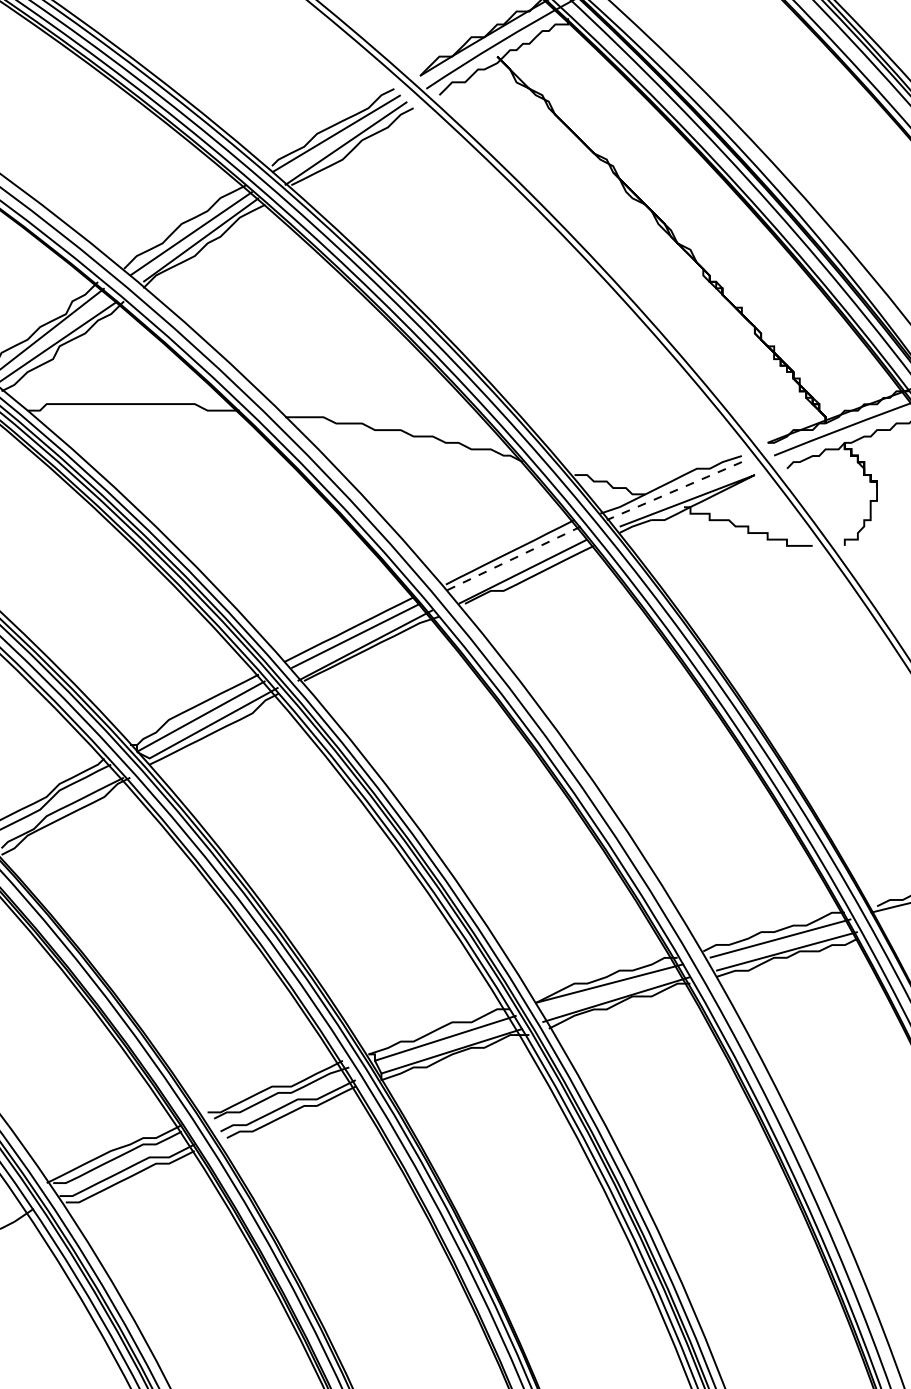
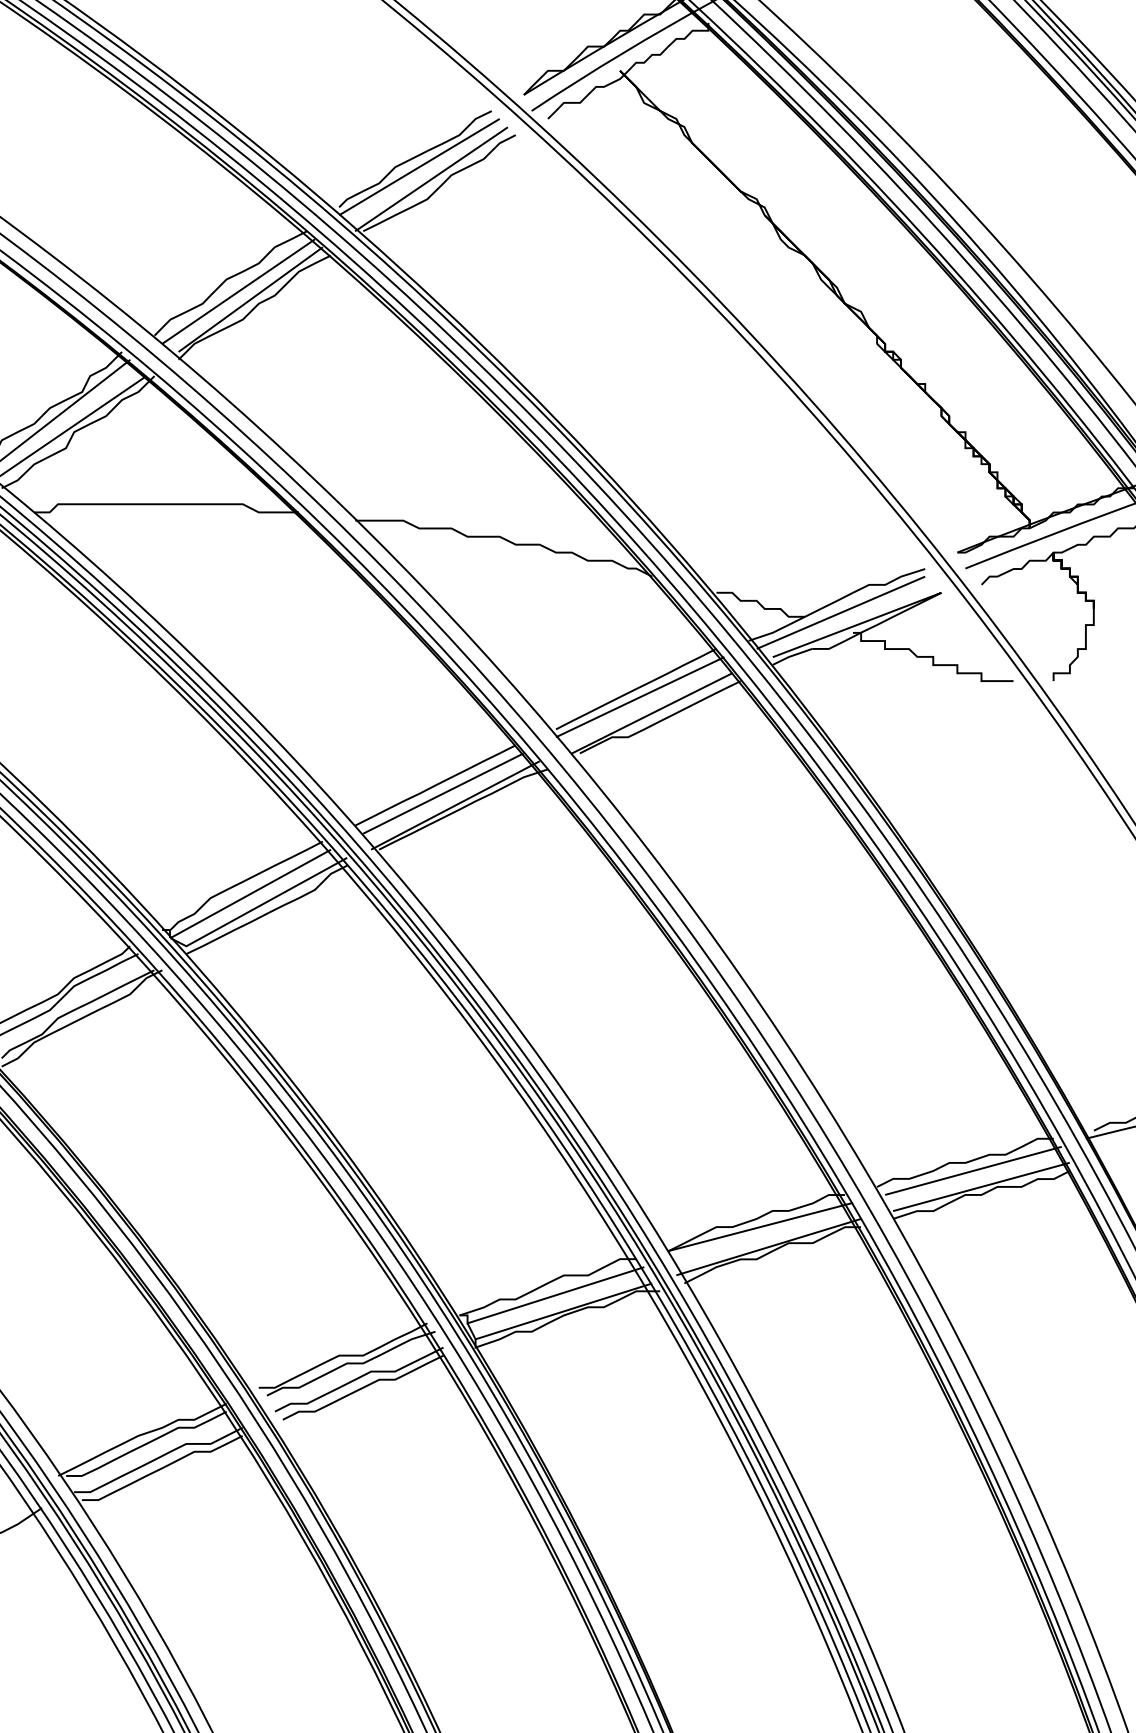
line: (673, 491) -> (839, 613), dashed -> solid
line: (513, 558) -> (640, 696), dashed -> solid

